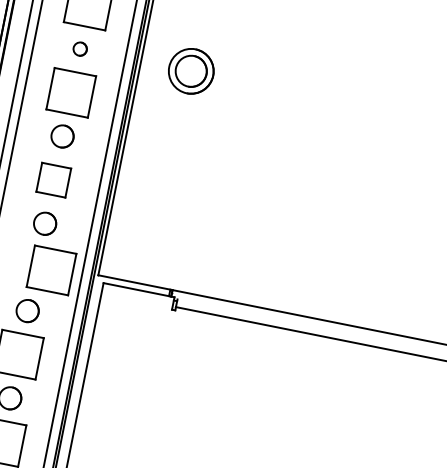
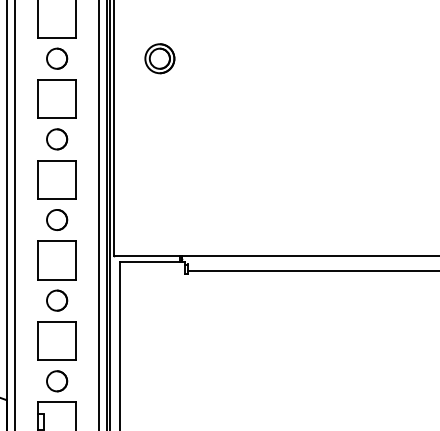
circle: (80, 49) -> (57, 58), size x1.67
part: (190, 71) -> (159, 58), size x0.71
part: (53, 179) -> (56, 179), size x1.43
part: (50, 270) -> (56, 260), moved

